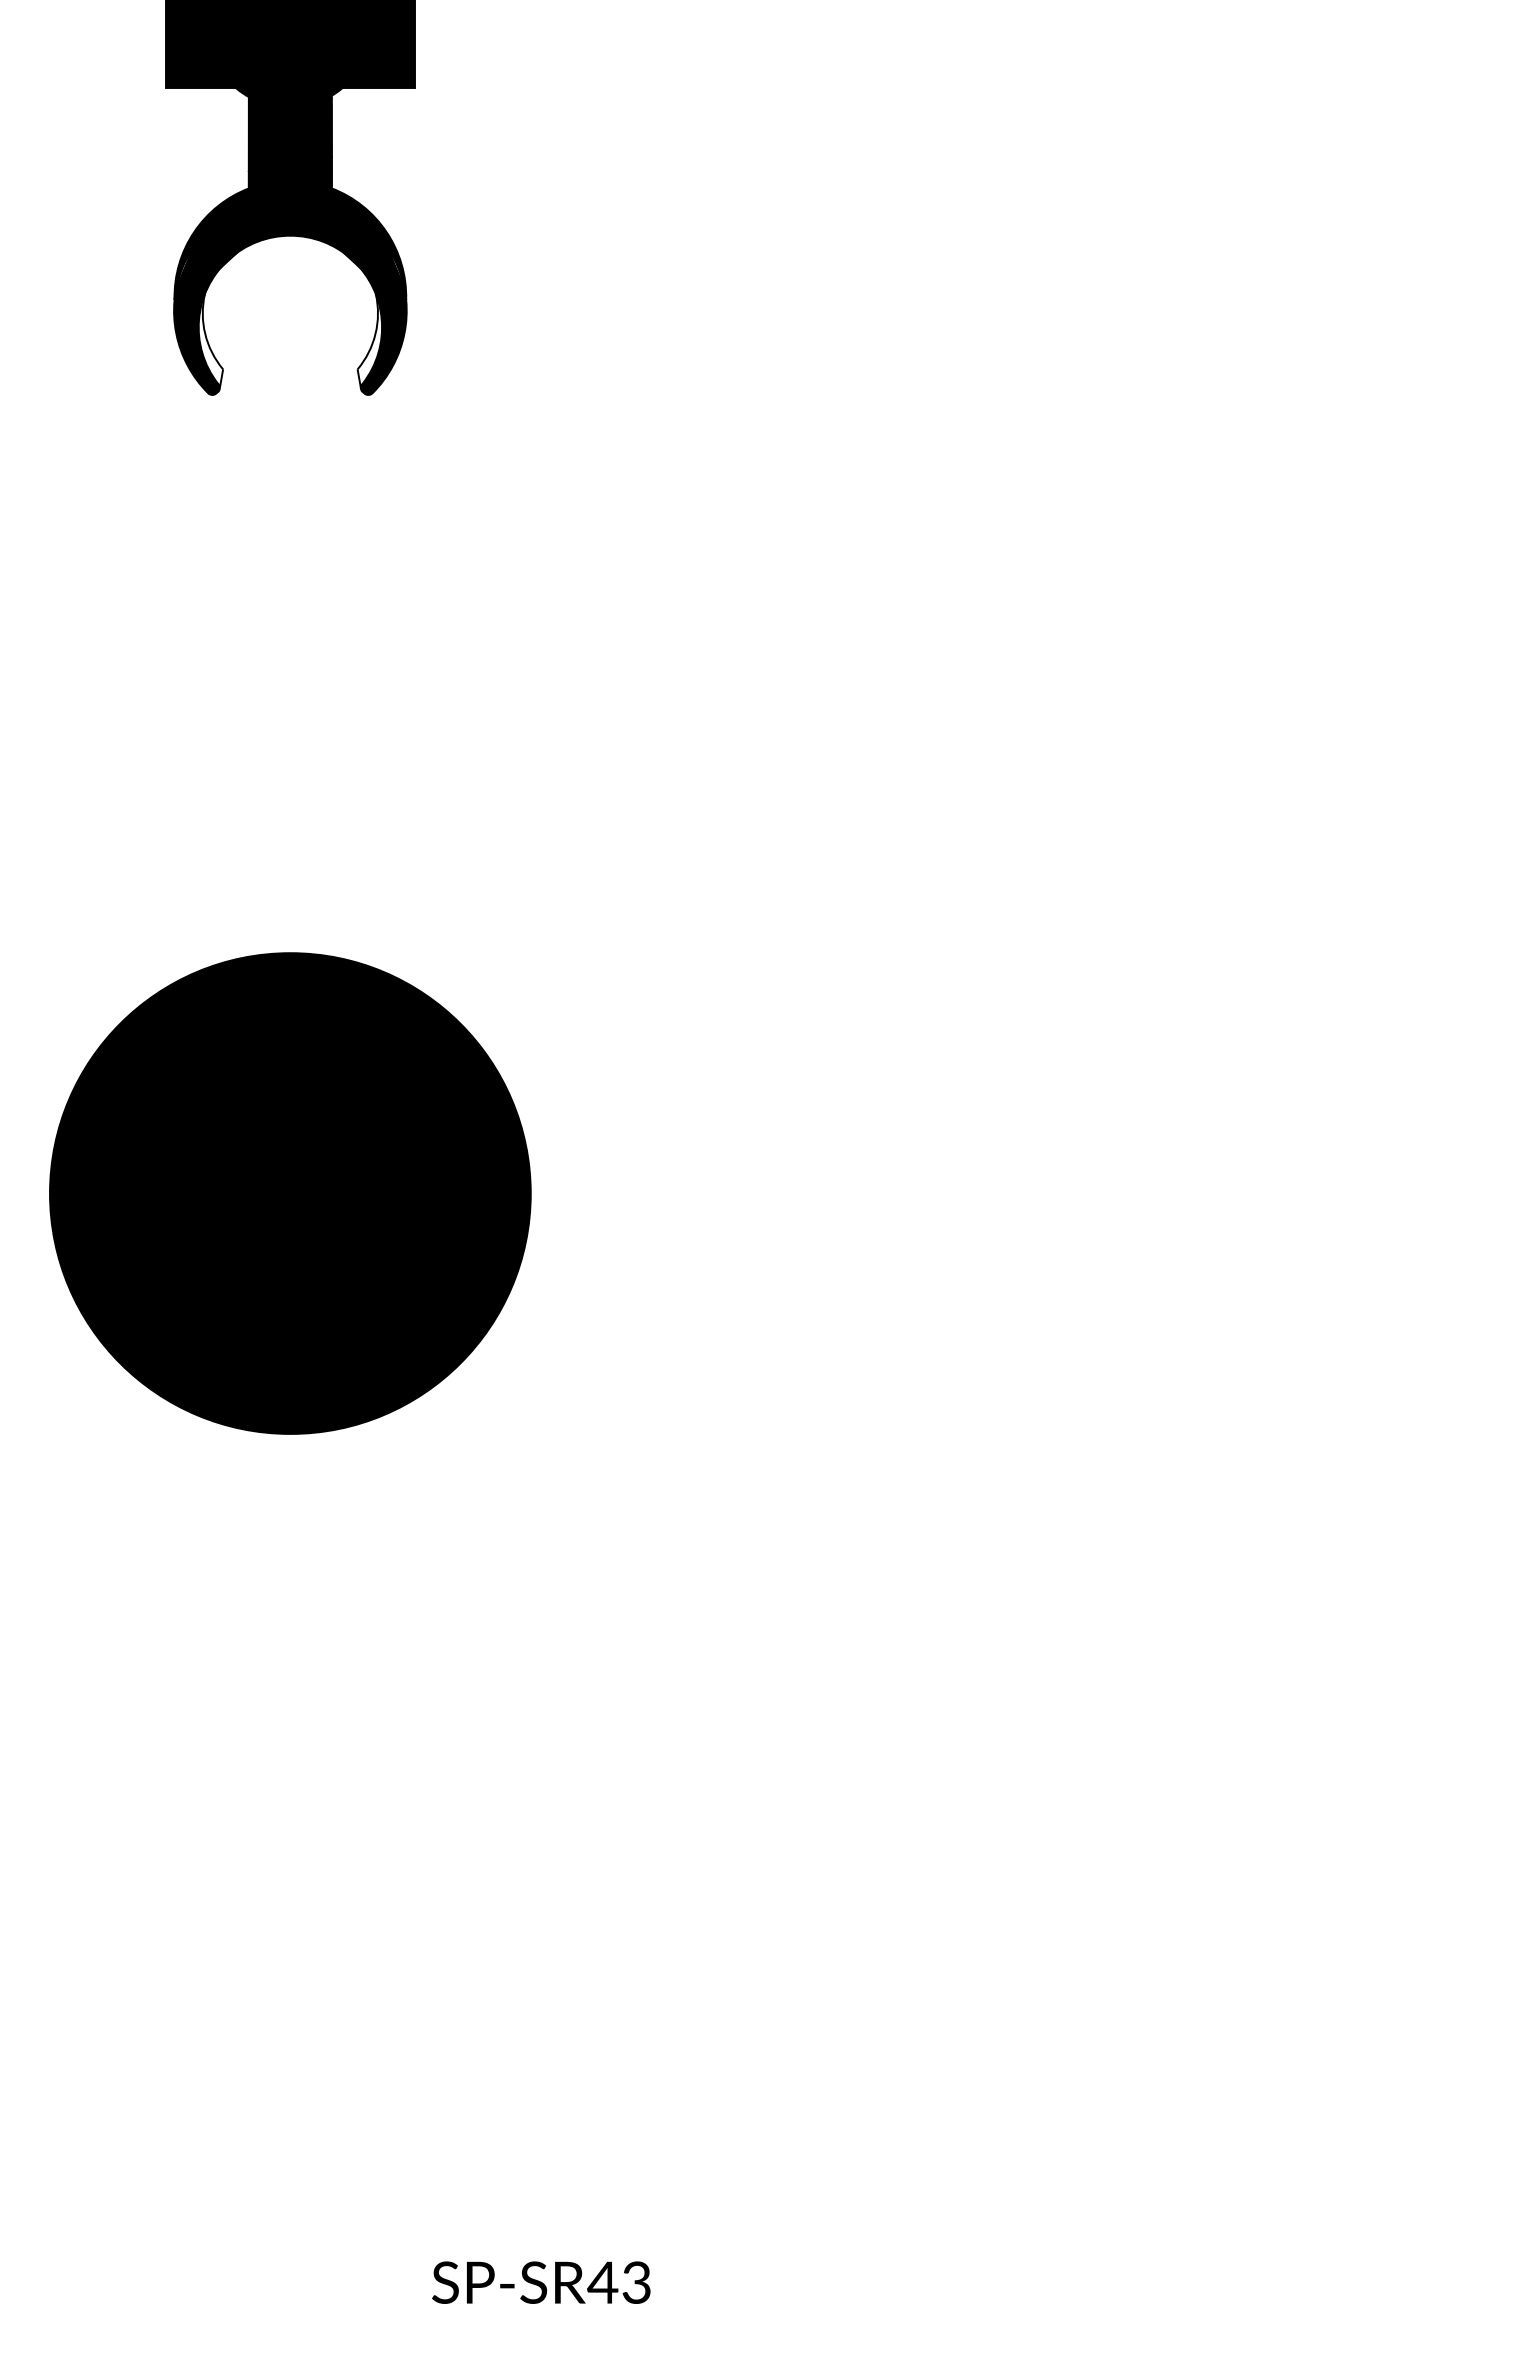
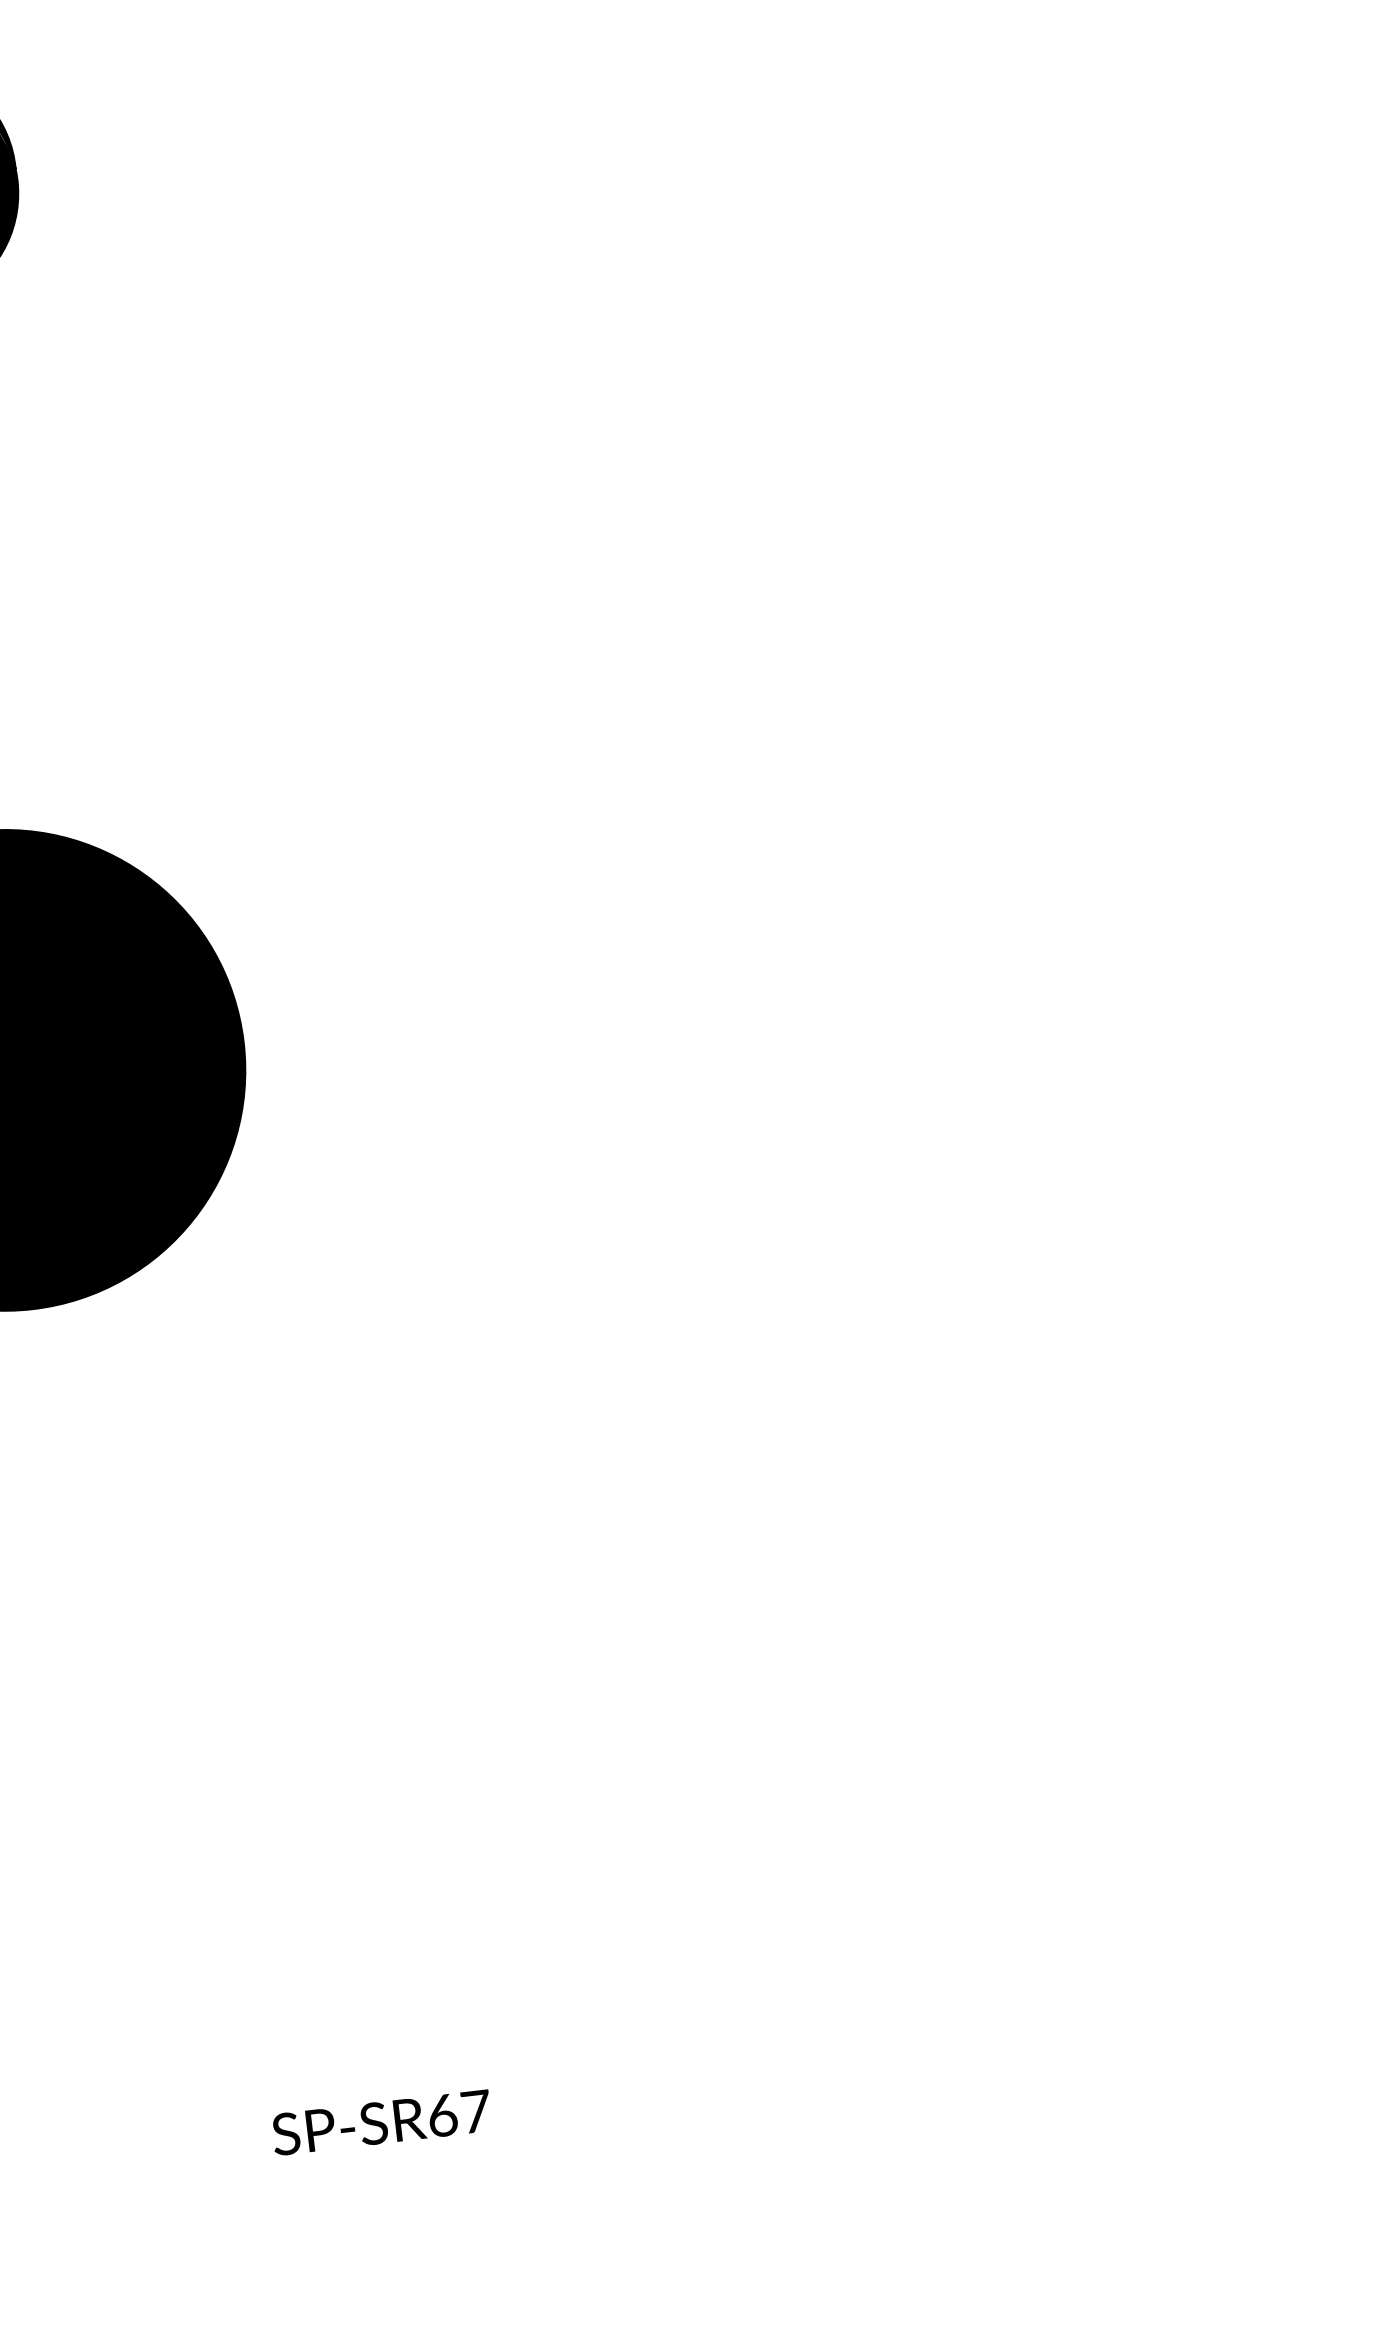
text: (619, 2282) -> (458, 2113), SP-SR43 -> SP-SR67

